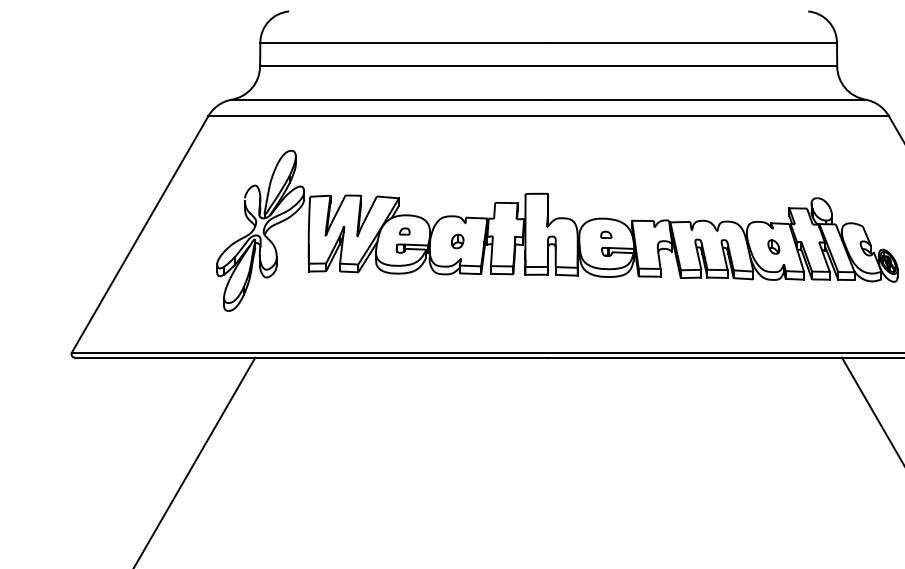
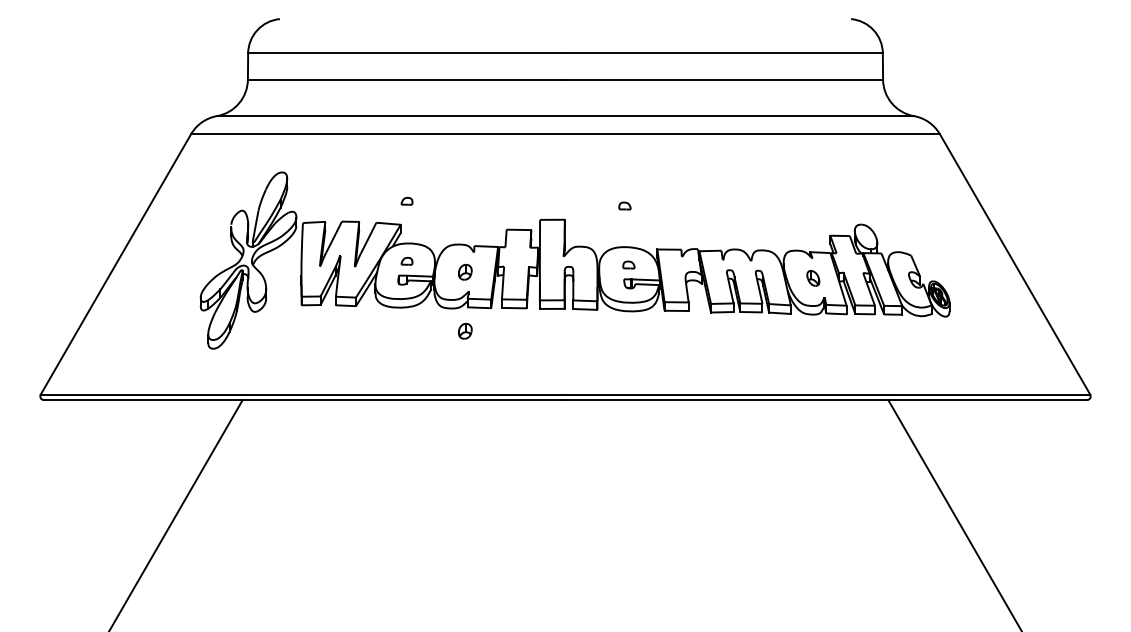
part: (404, 177) -> (406, 201), added
part: (602, 180) -> (624, 205), added
part: (457, 295) -> (465, 331), added

